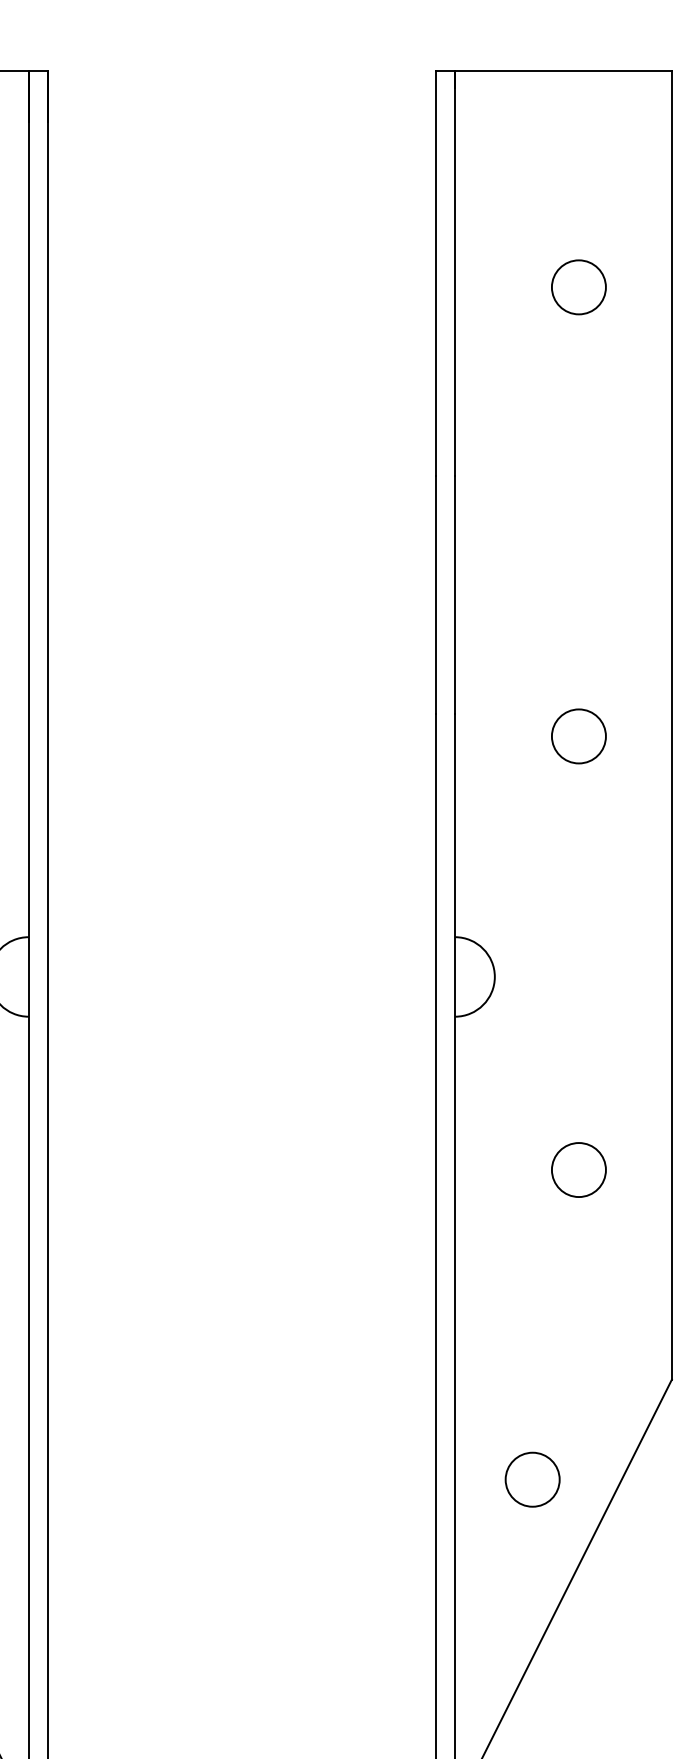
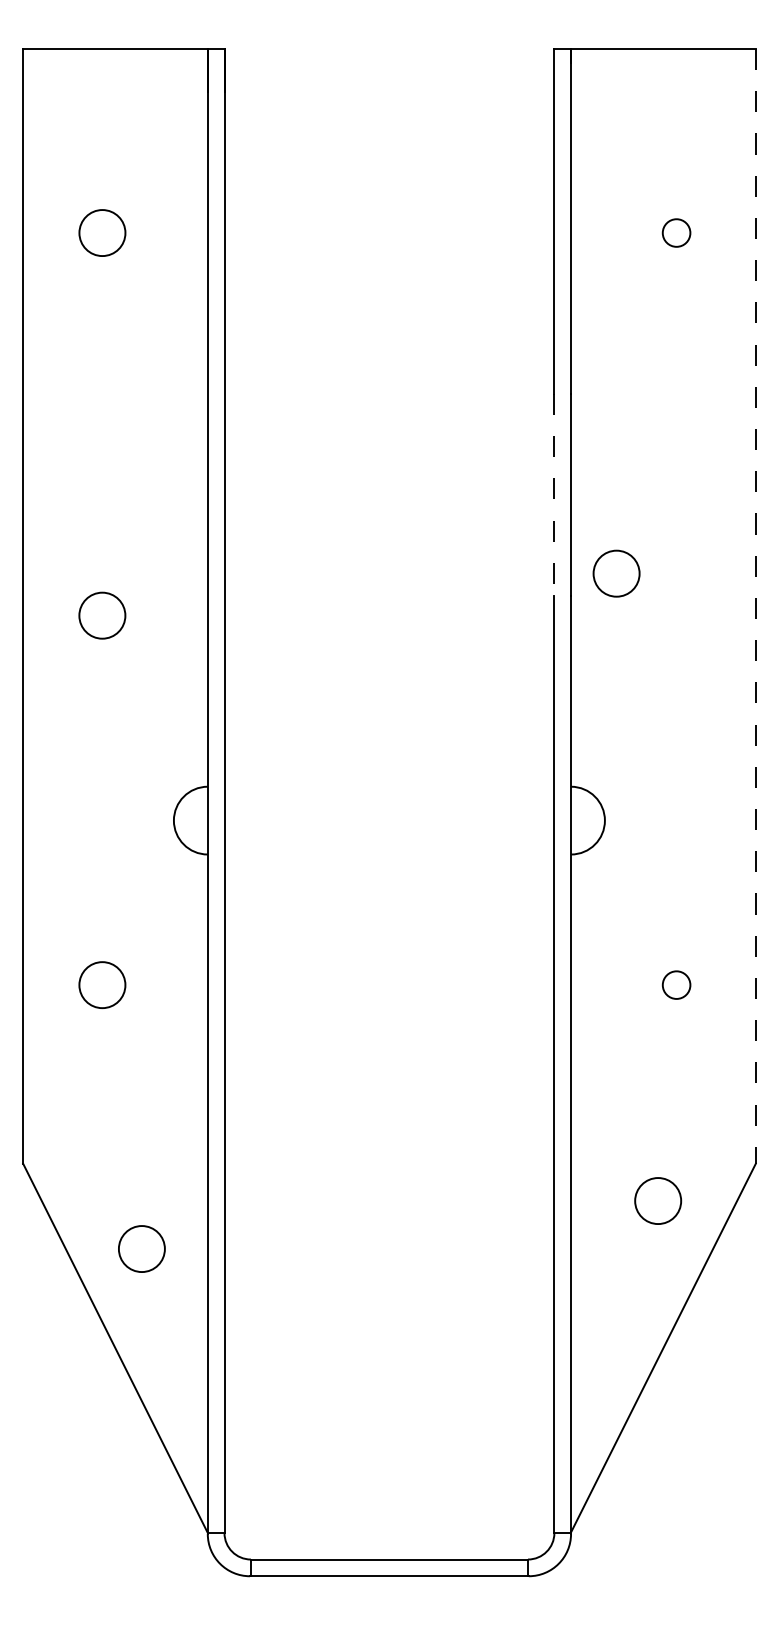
circle: (578, 287) -> (676, 233), size x0.6
line: (435, 595) -> (554, 495), solid -> dashed
line: (671, 725) -> (755, 606), solid -> dashed
circle: (578, 736) -> (616, 573), moved
circle: (578, 1170) -> (676, 985), size x0.6
circle: (533, 1479) -> (658, 1200), moved

